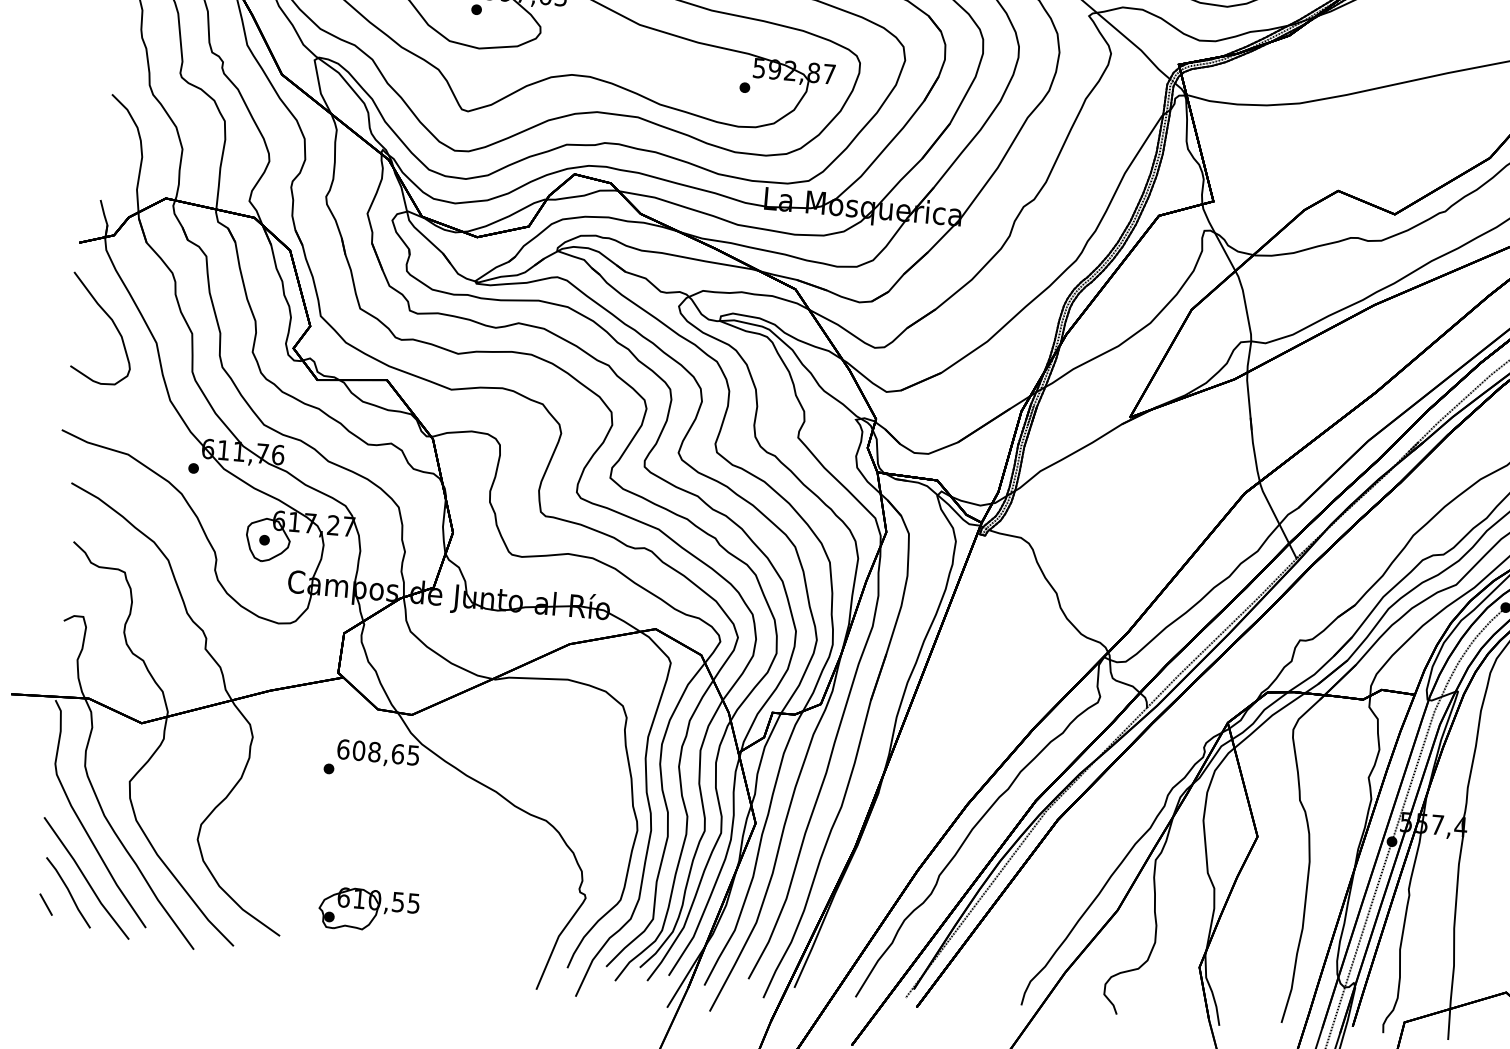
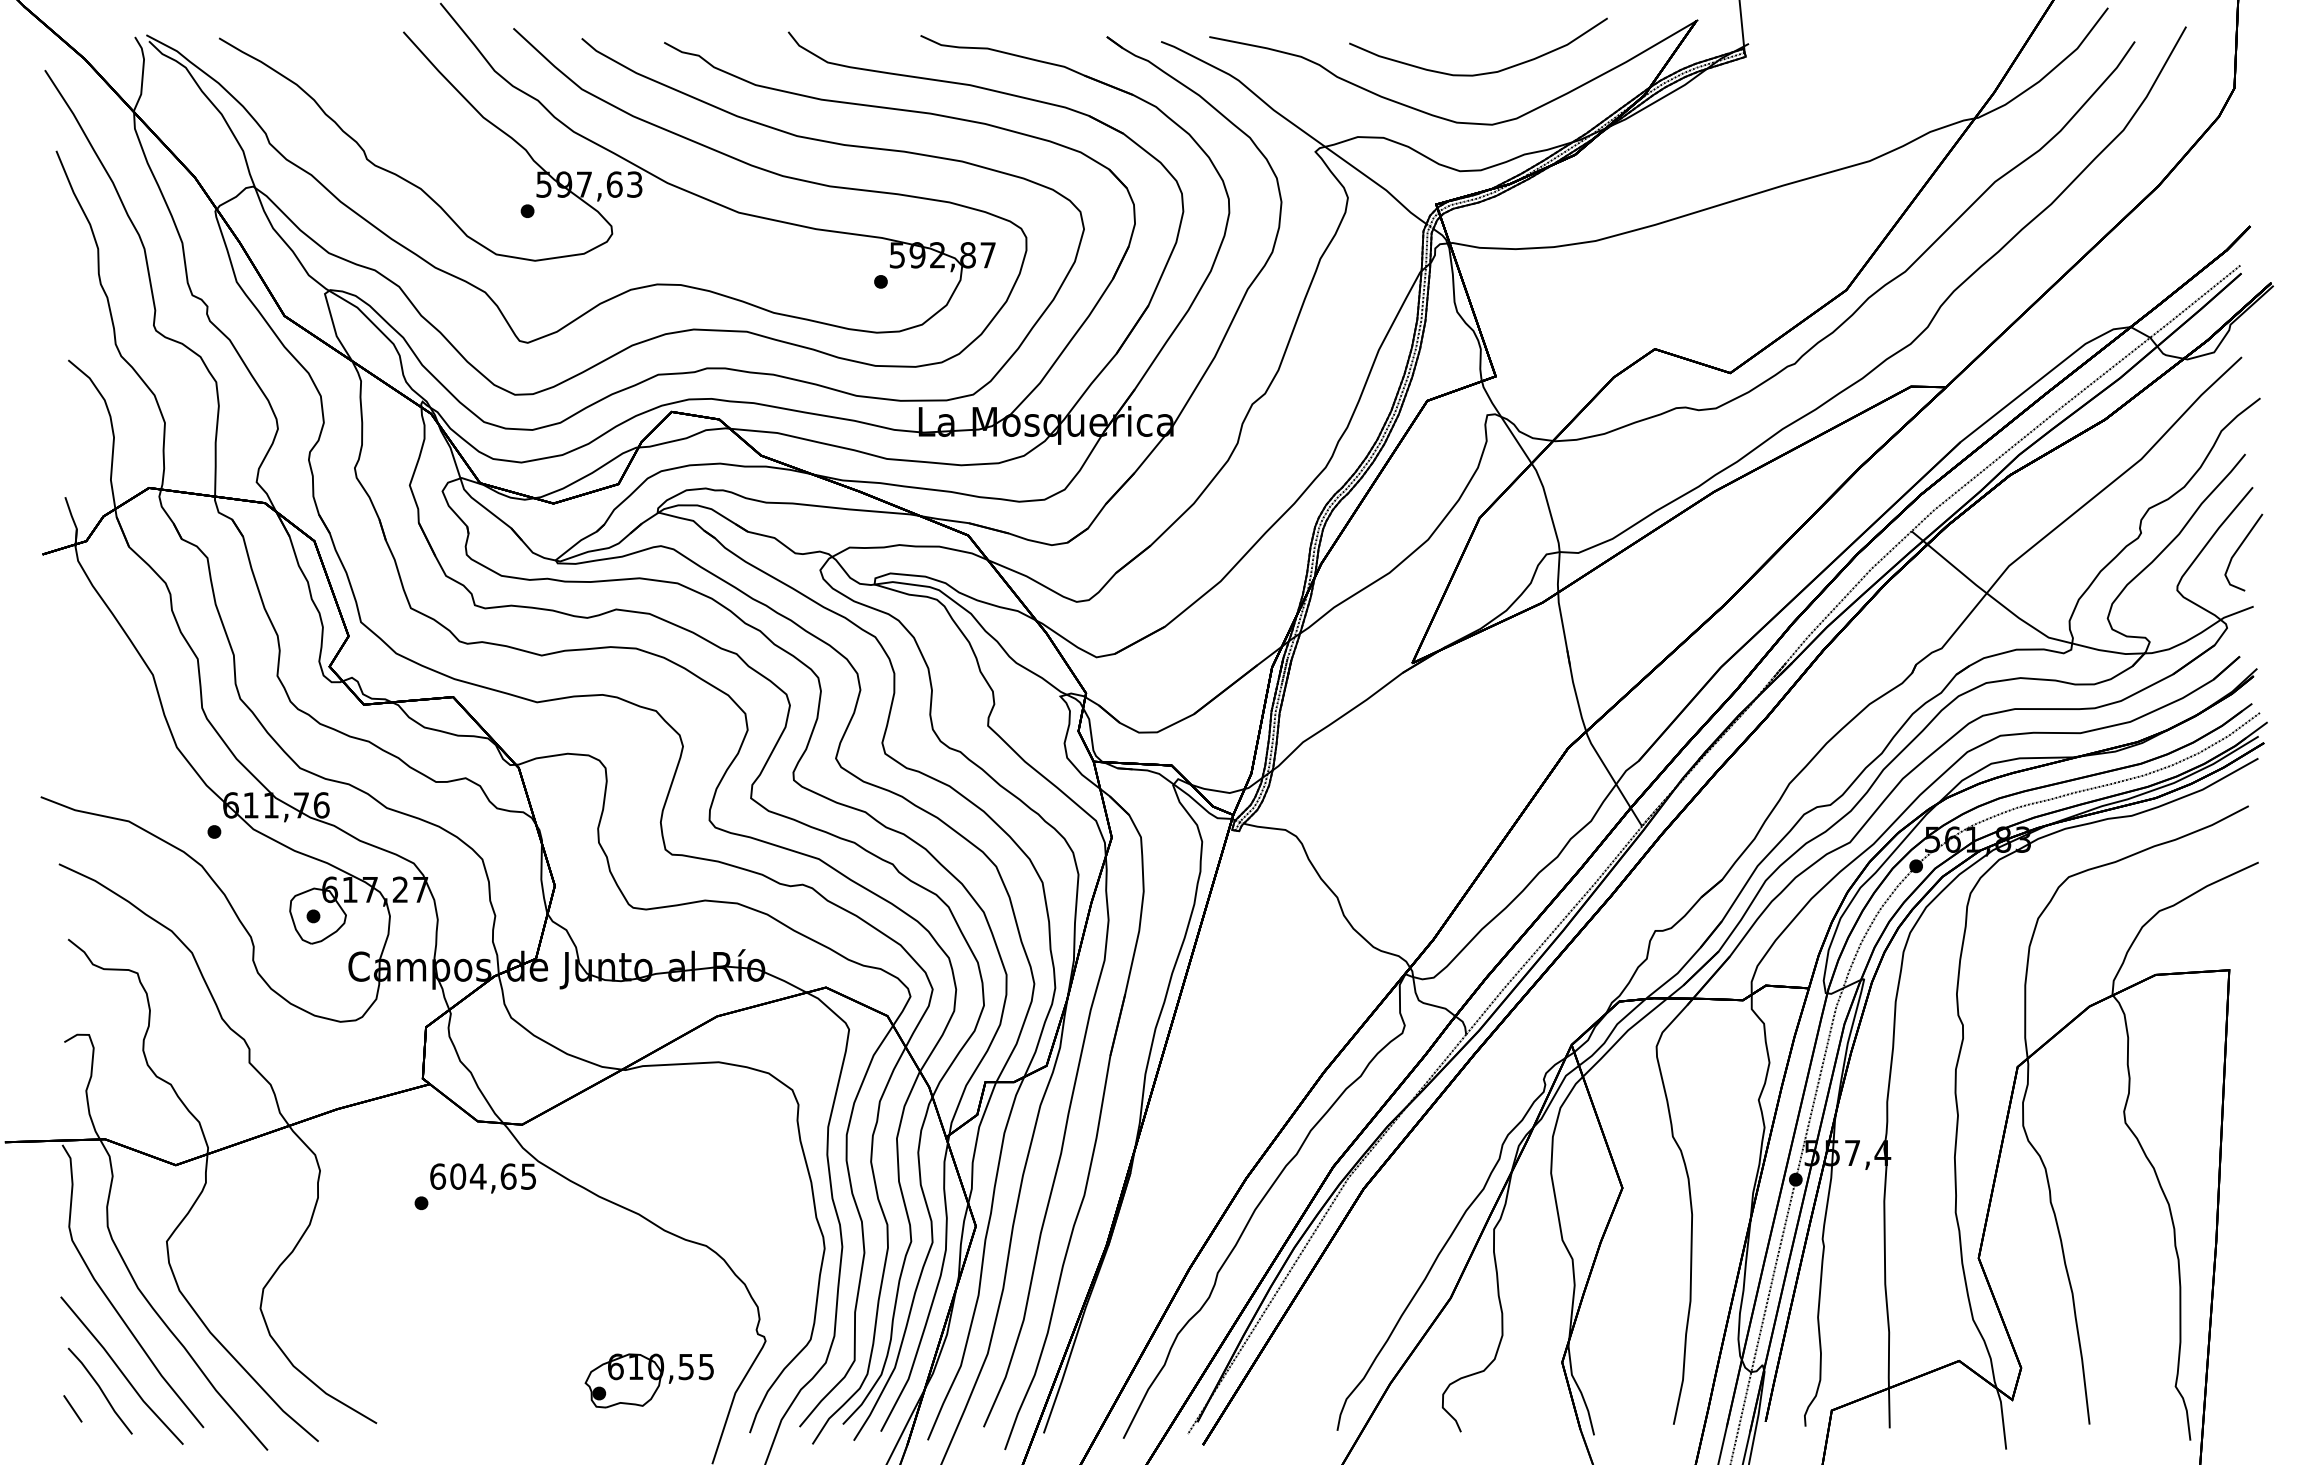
curve: (113, 324) -> (95, 655), removed
text: (374, 751) -> (477, 1176), 608,65 -> 604,65
part: (368, 910) -> (648, 1380), moved

